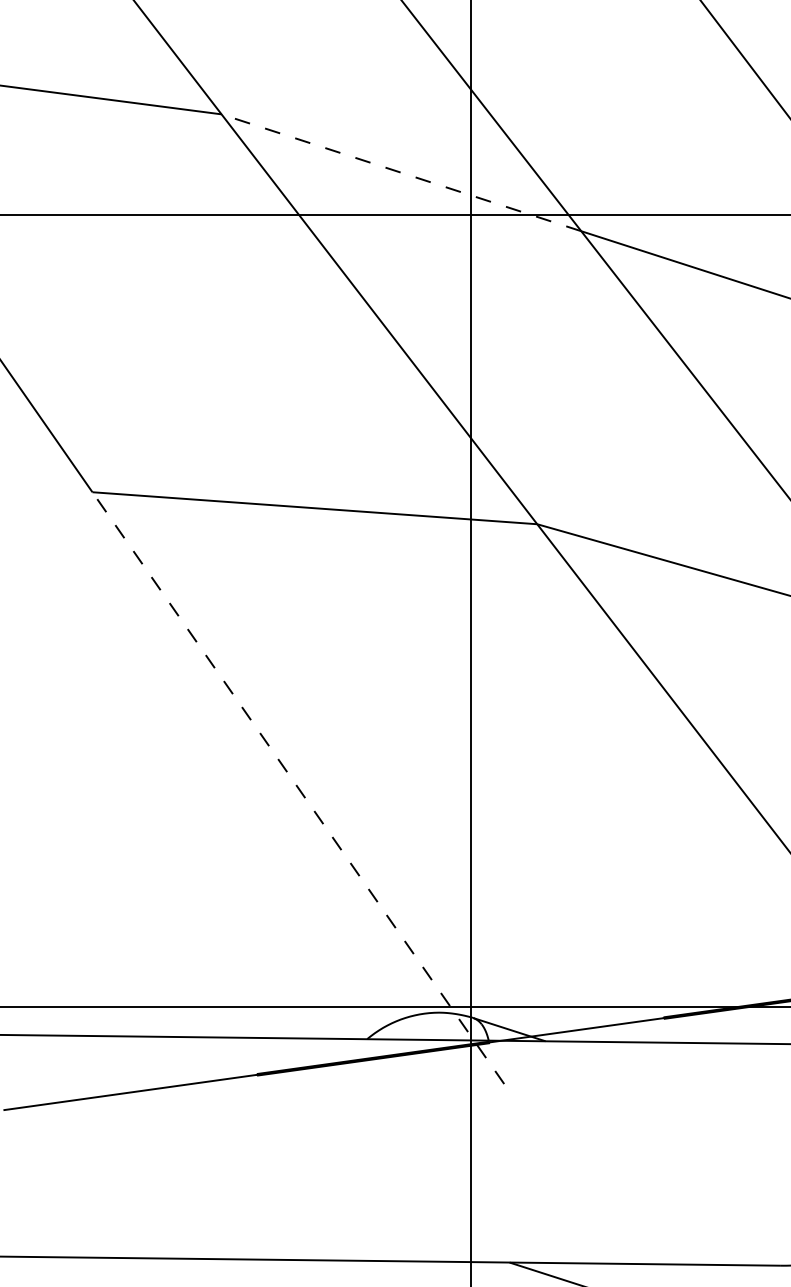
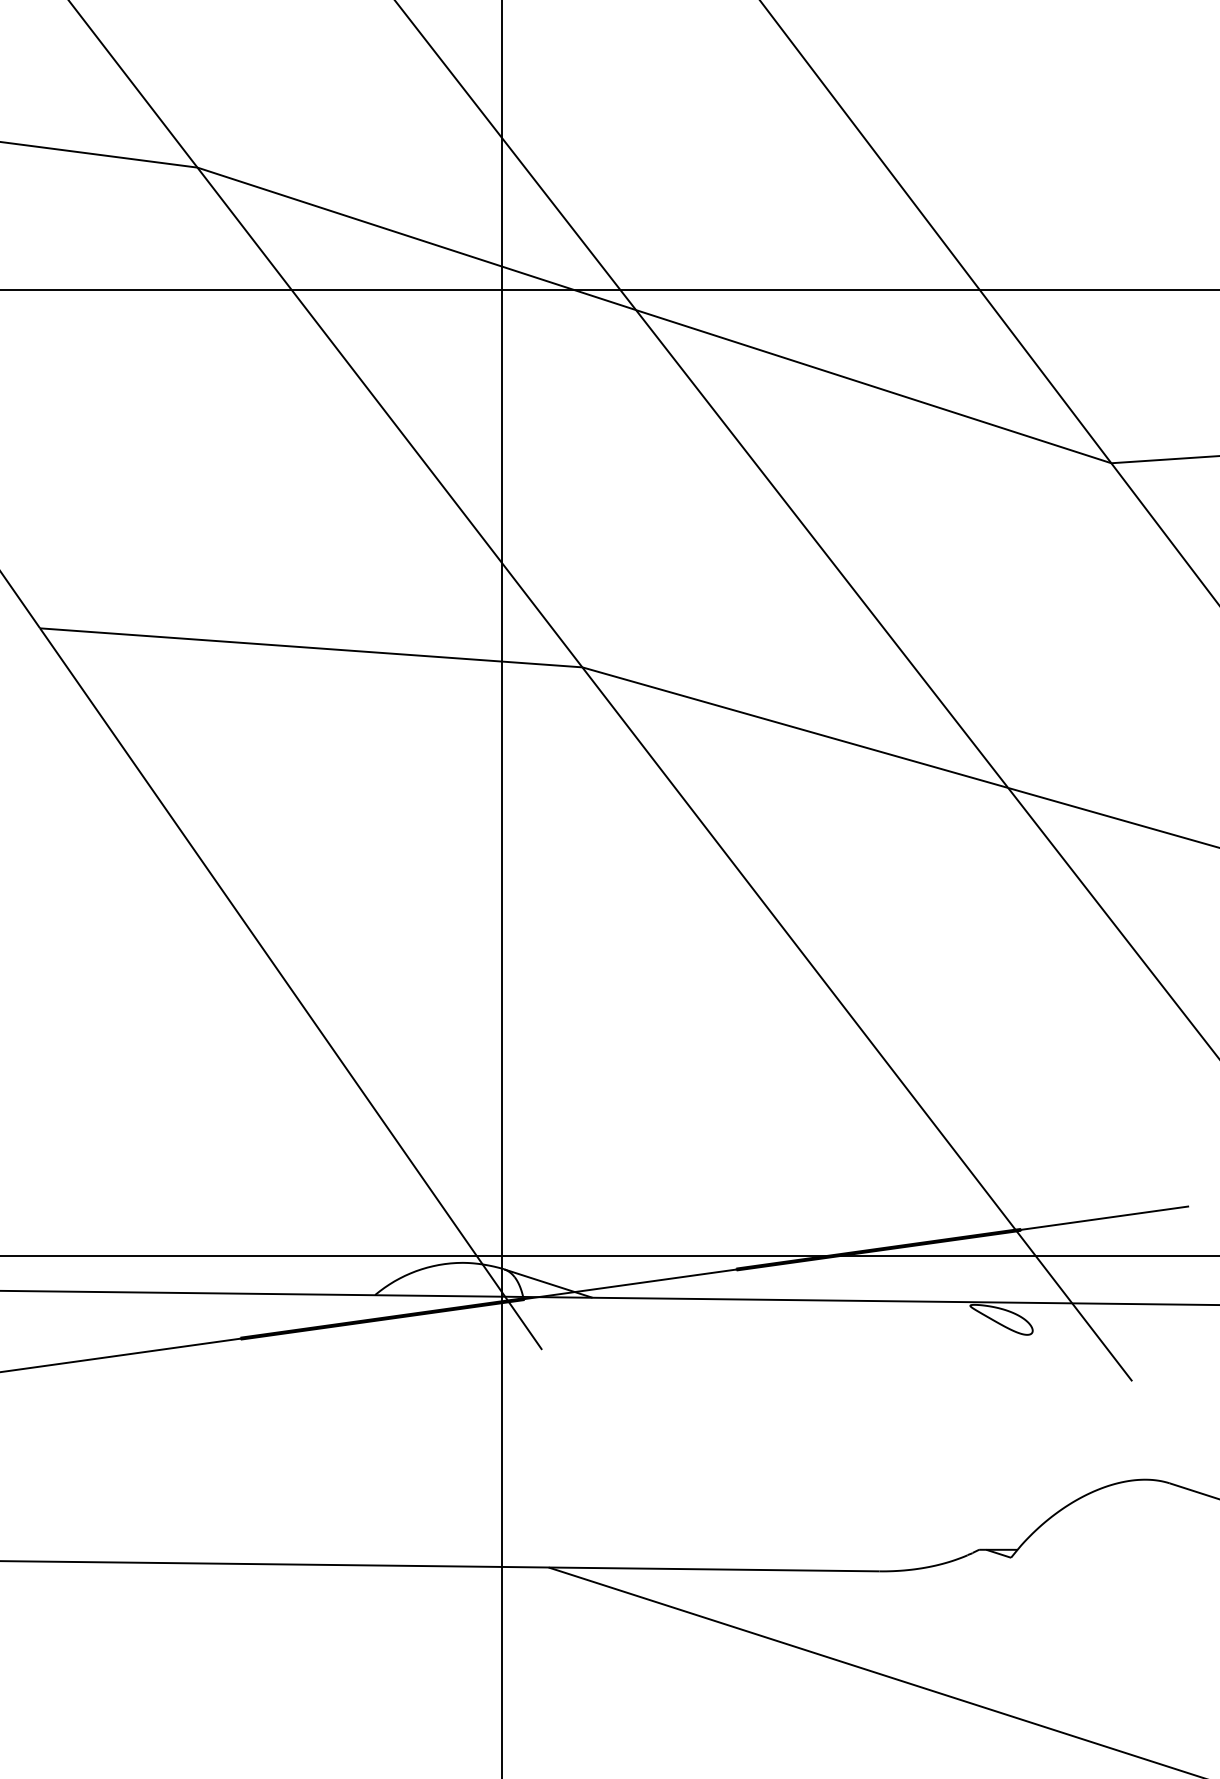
line: (401, 172) -> (416, 238), dashed -> solid
line: (297, 787) -> (290, 988), dashed -> solid

